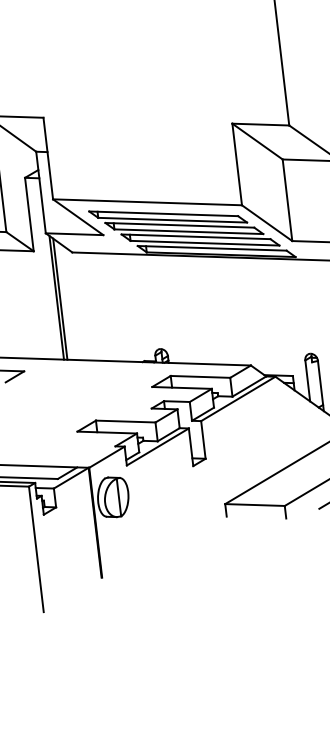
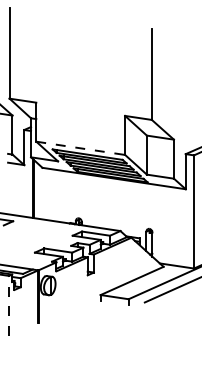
line: (147, 202) -> (80, 148), solid -> dashed
line: (37, 548) -> (9, 305), solid -> dashed

